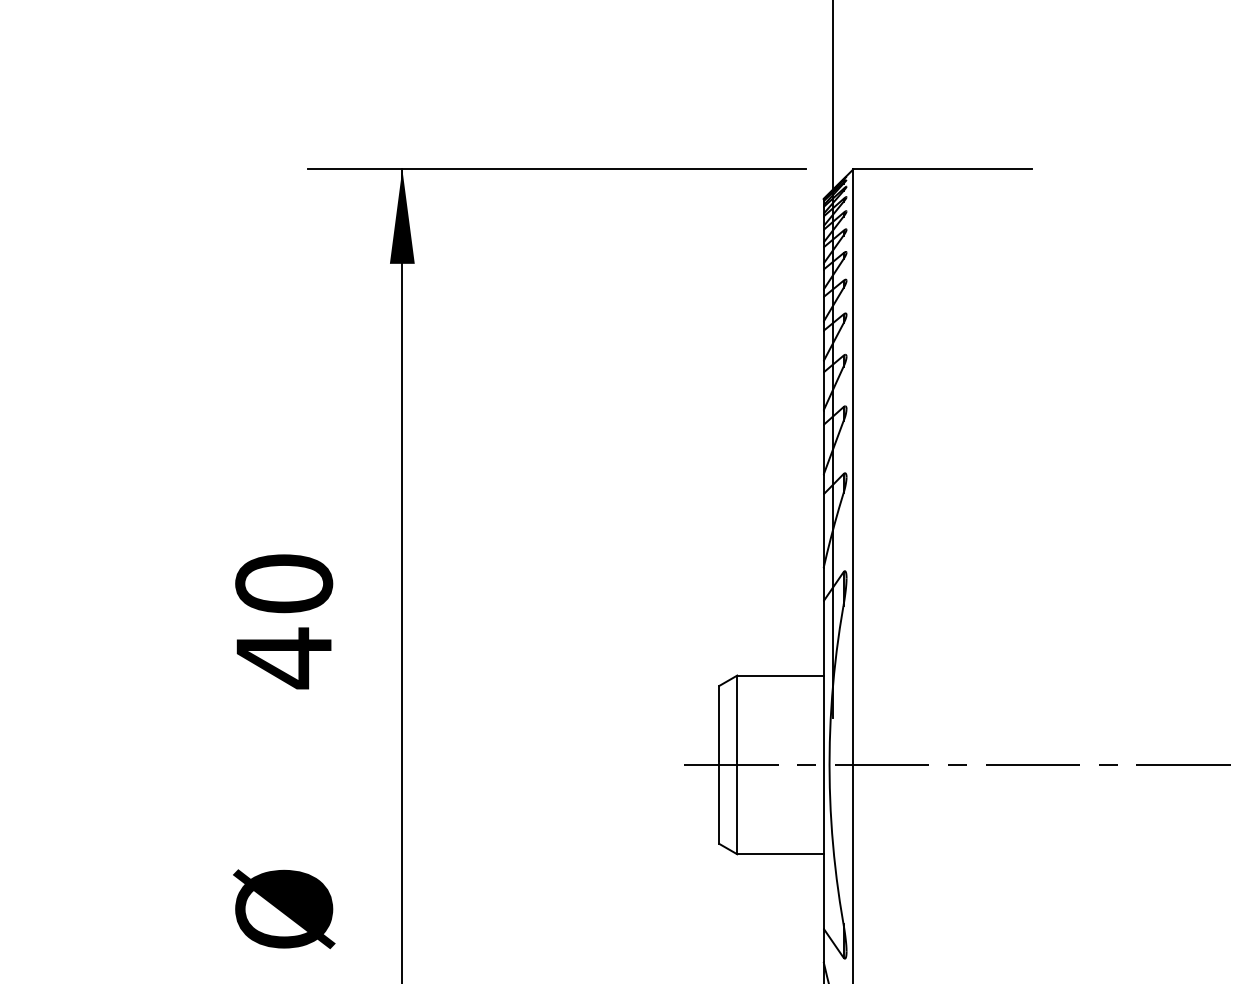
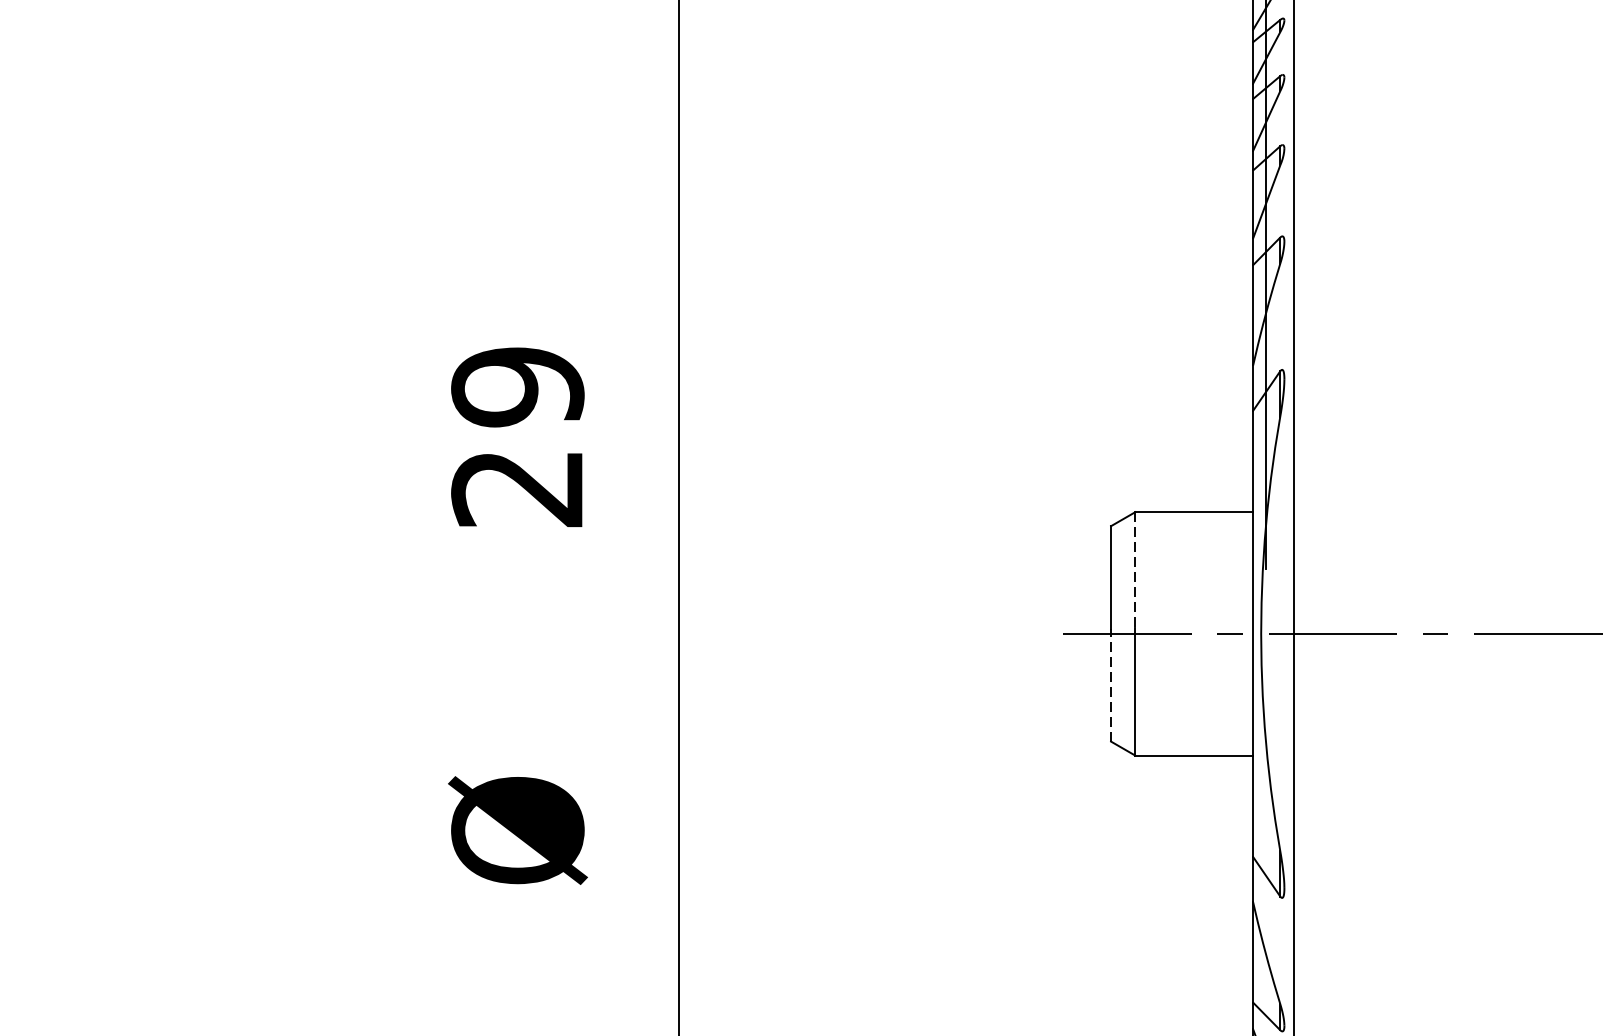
text: (284, 621) -> (518, 438), 40 -> 29
line: (737, 718) -> (1135, 570), solid -> dashed
line: (719, 802) -> (1111, 685), solid -> dashed

